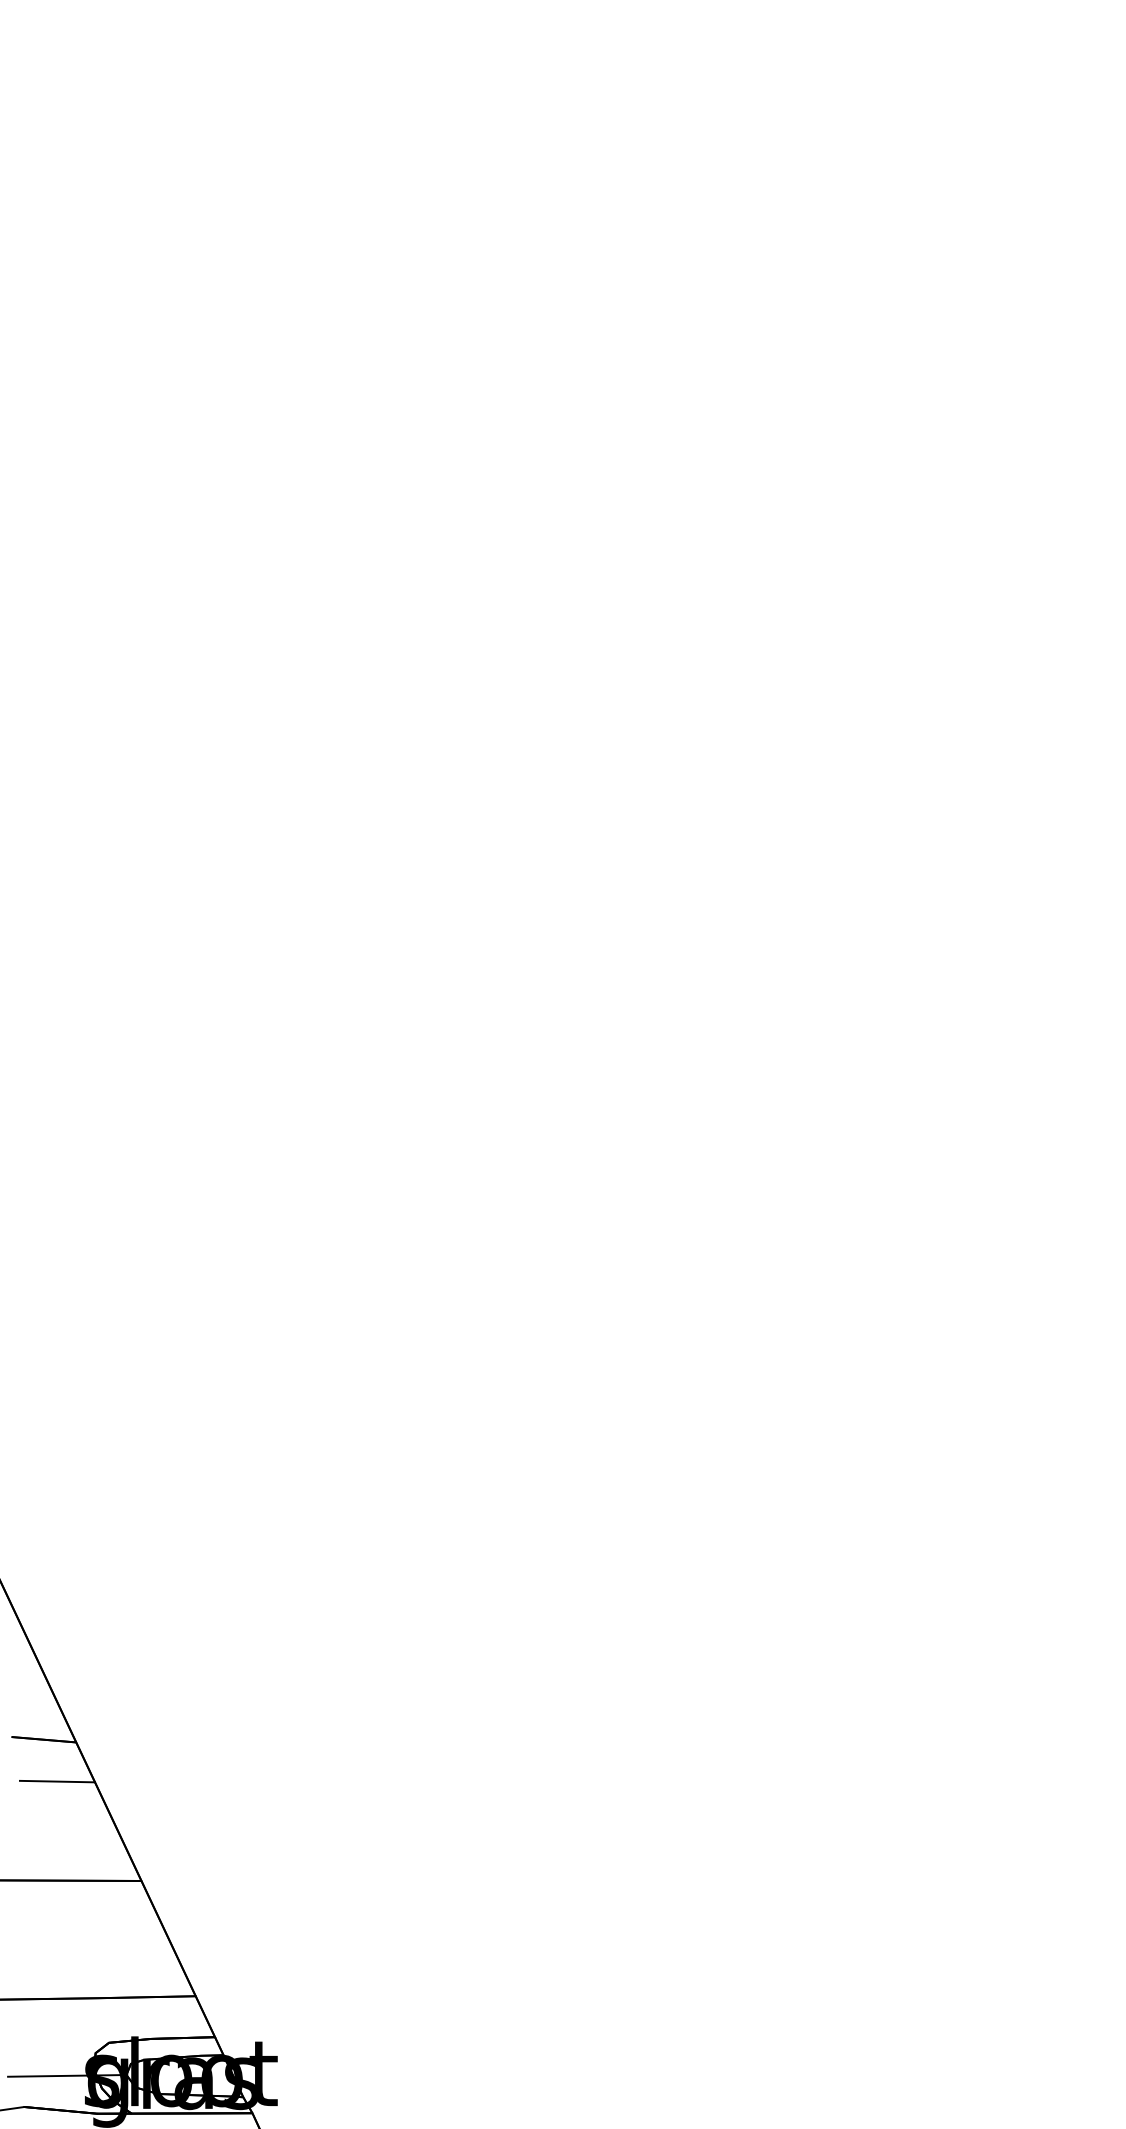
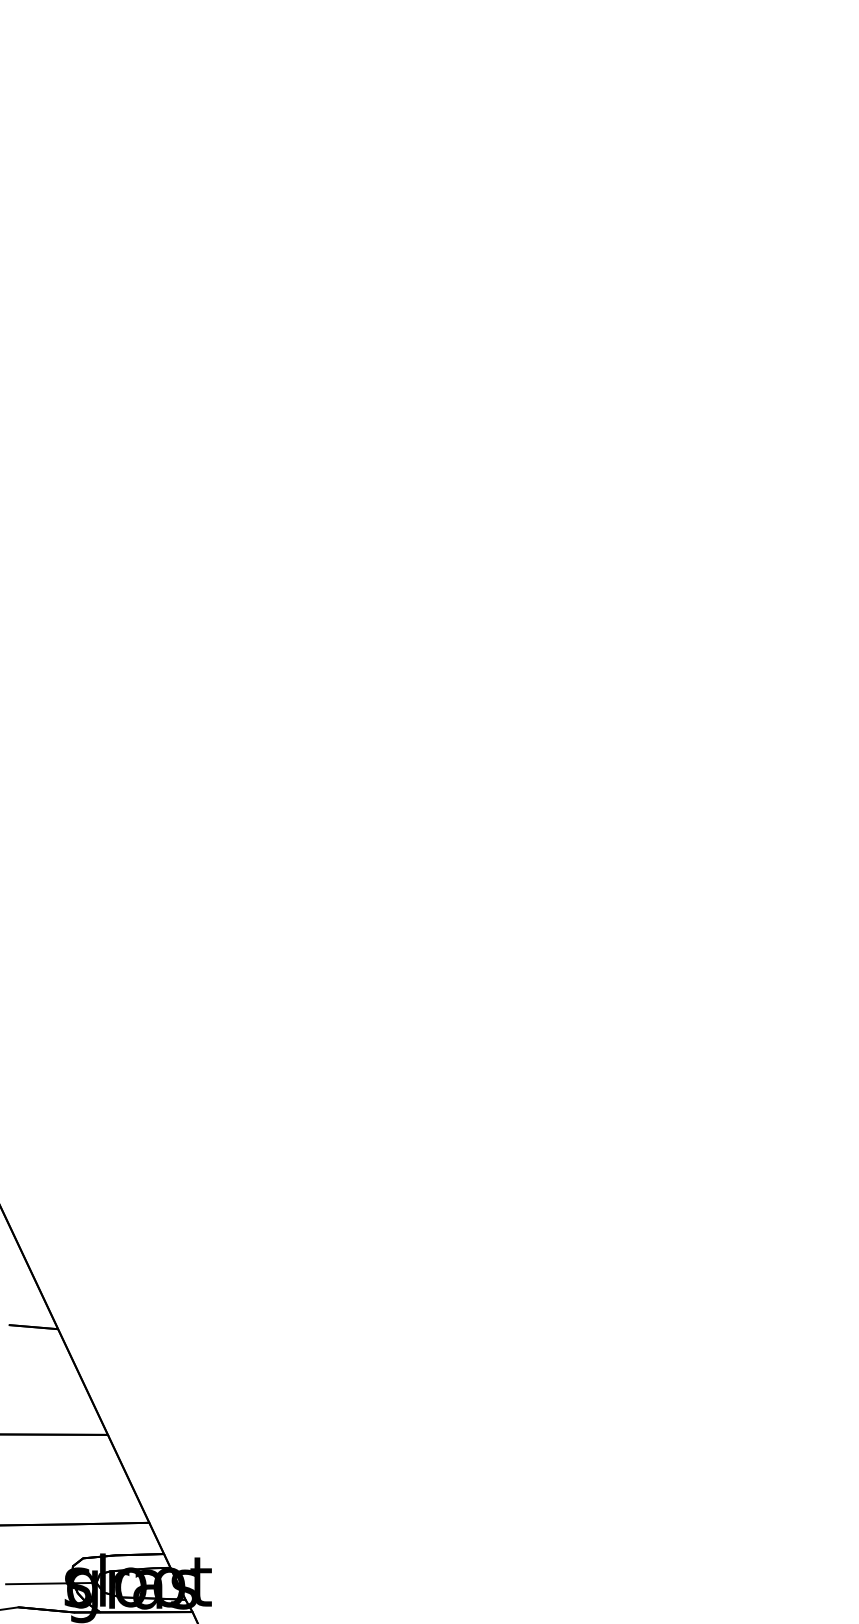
line: (57, 1781) -> (43, 1358), removed

